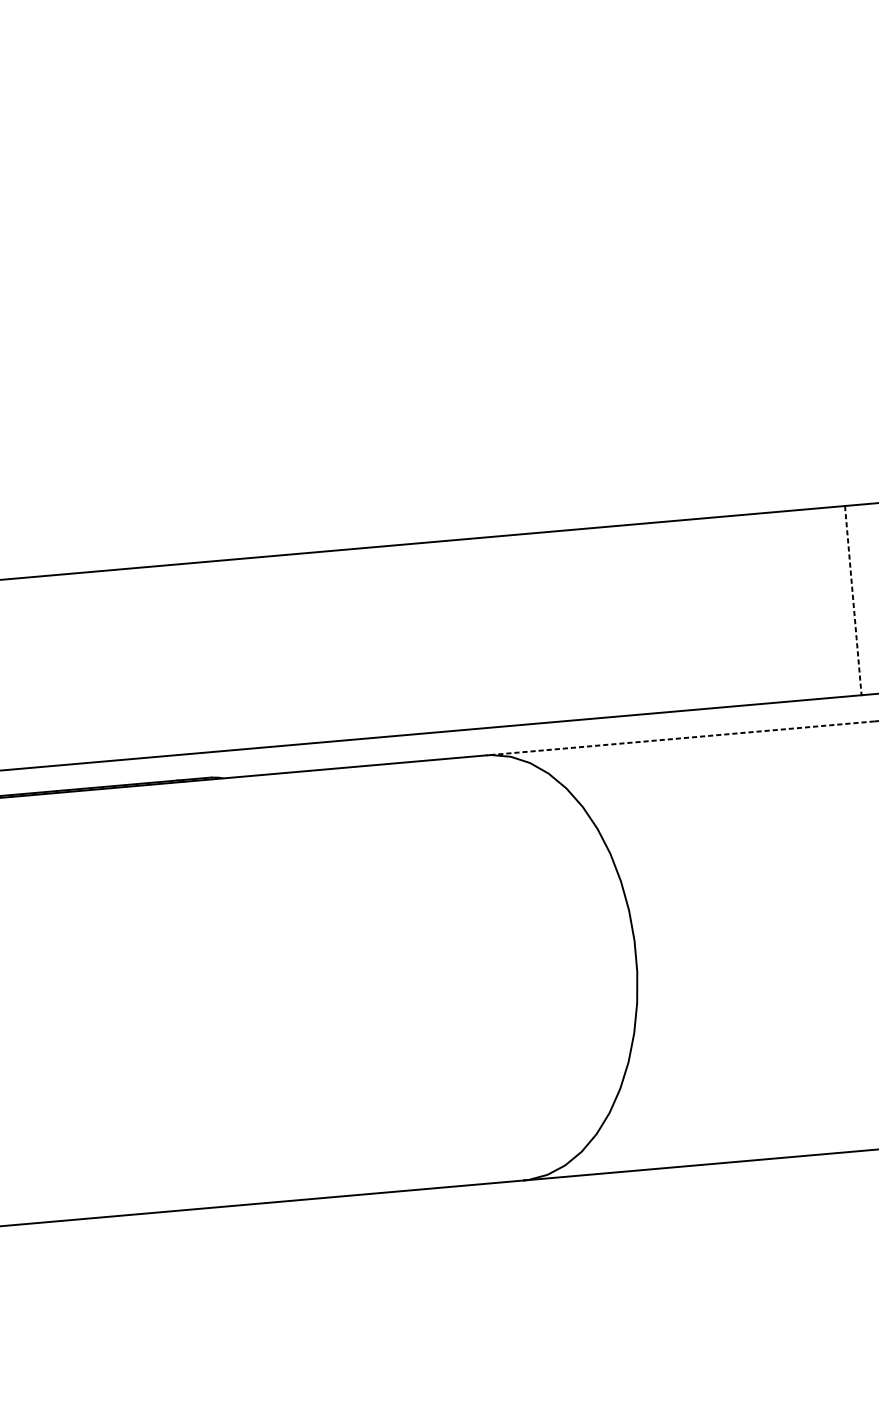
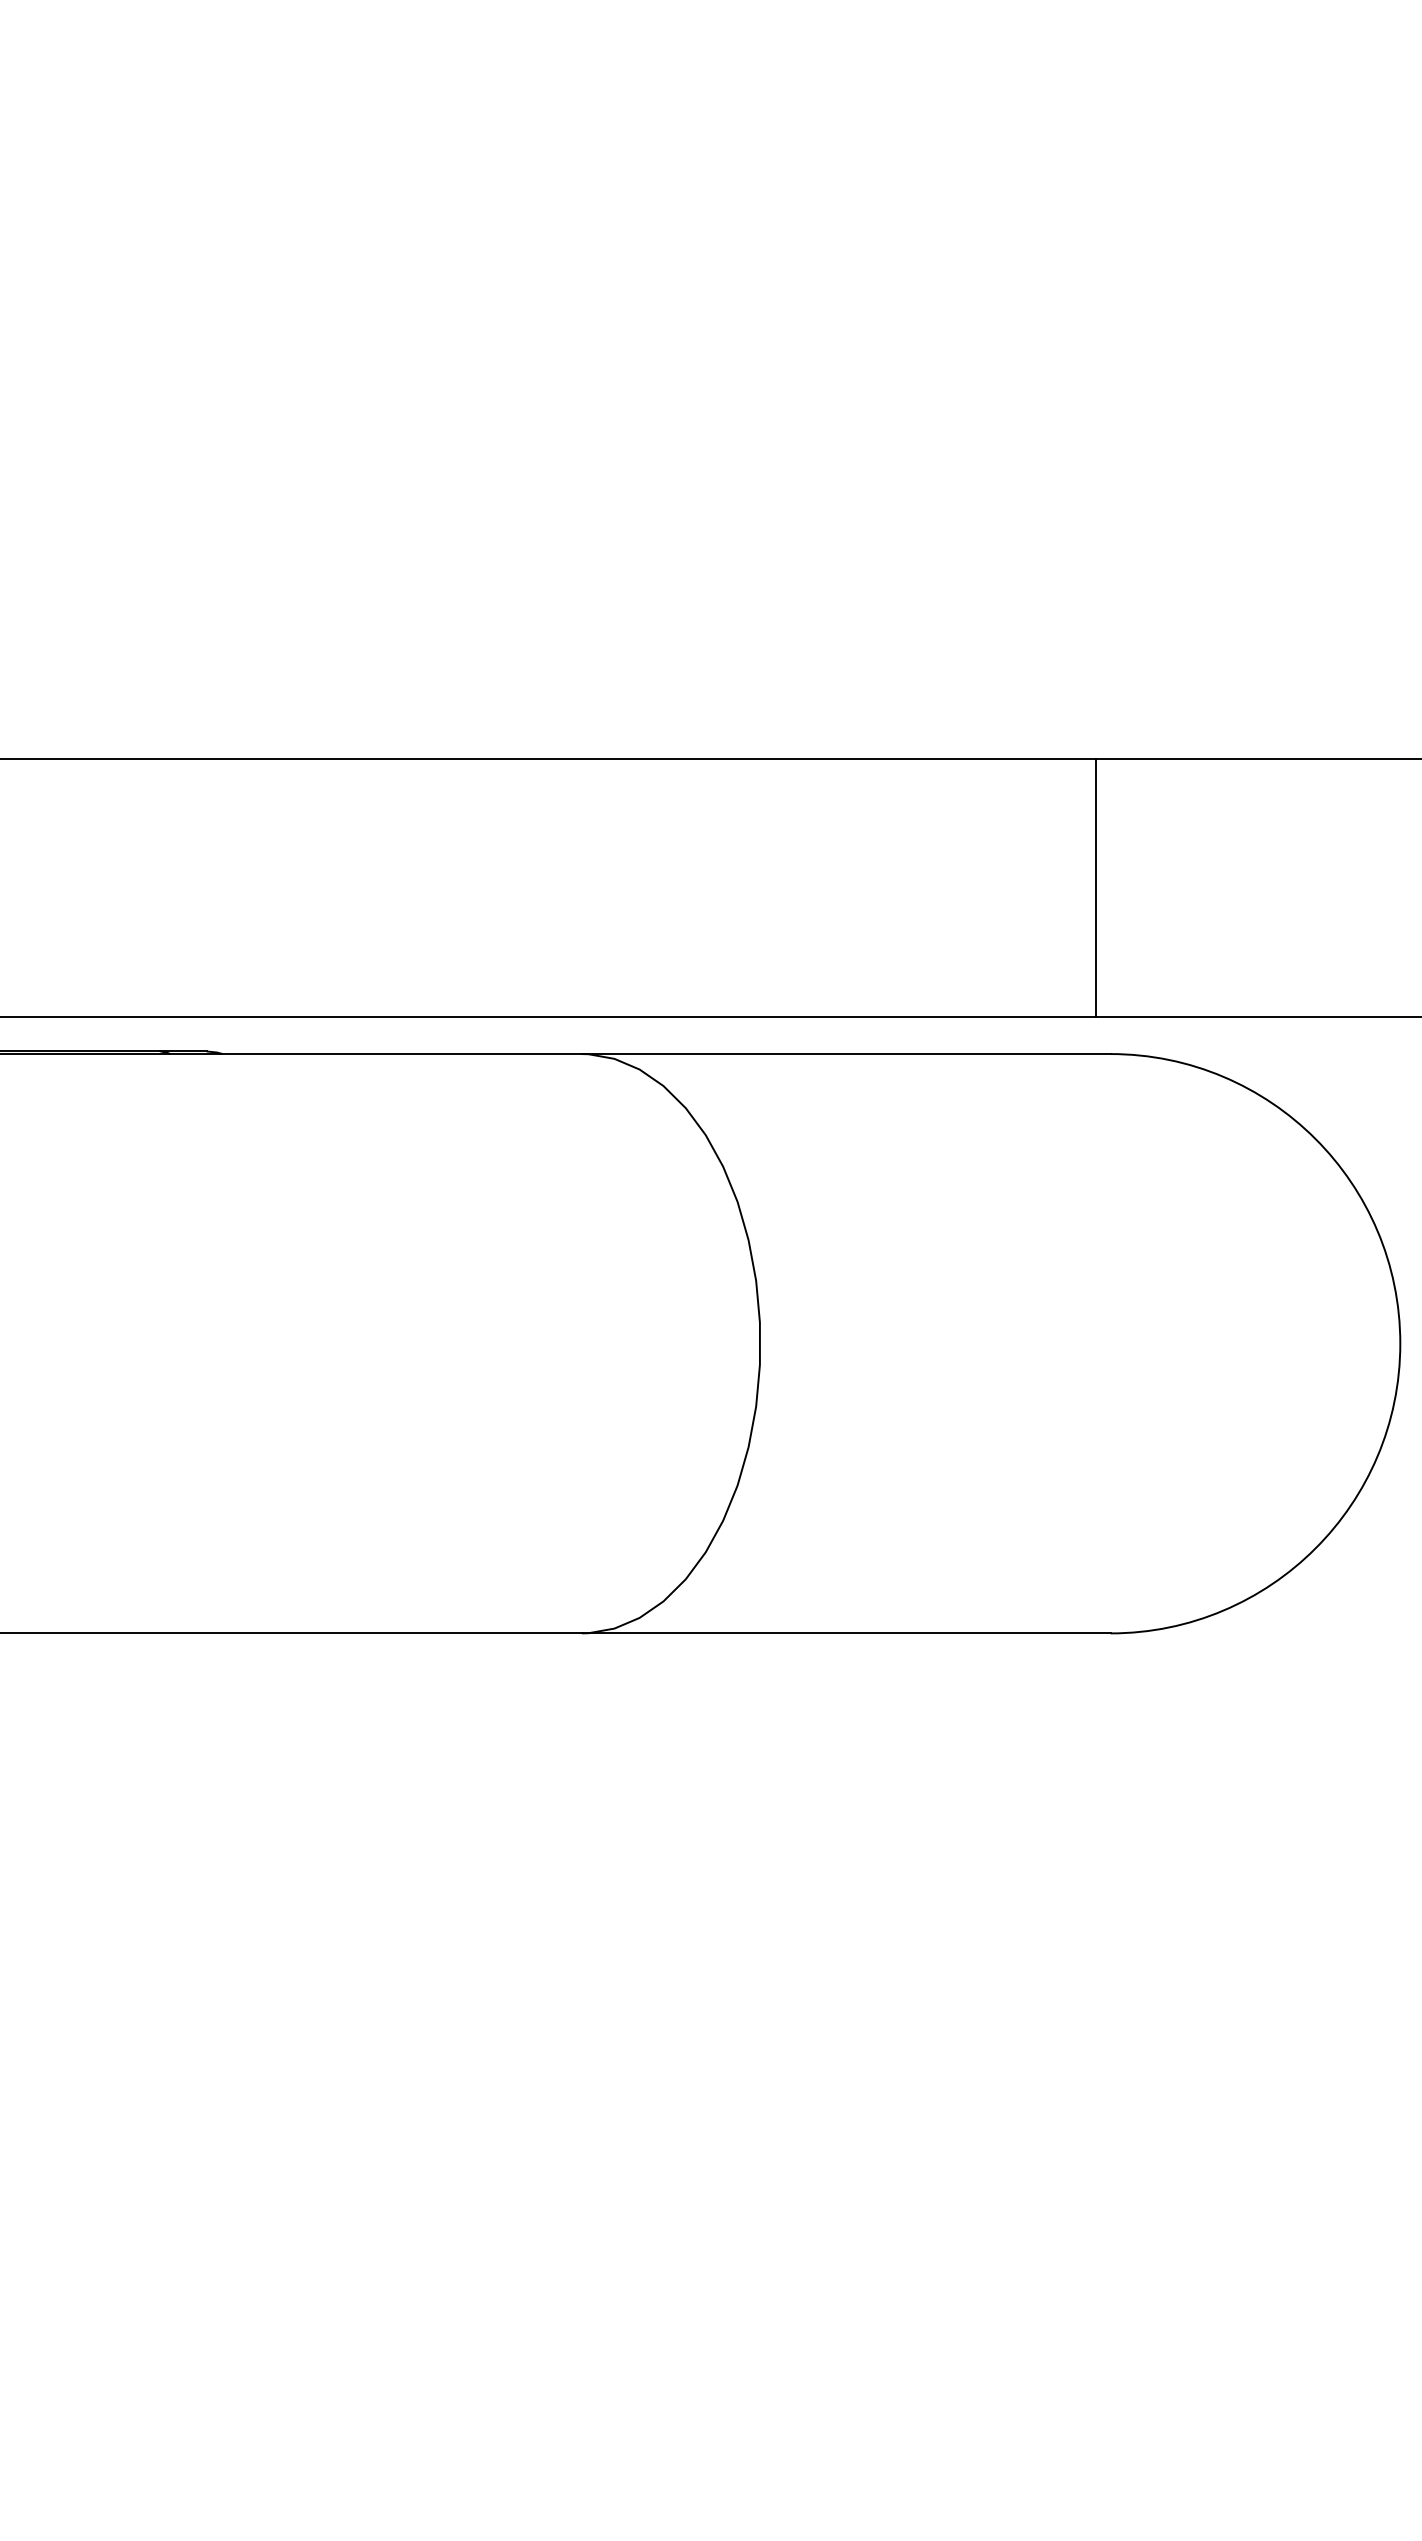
line: (853, 600) -> (1096, 888), dashed -> solid
line: (680, 738) -> (845, 1054), dashed -> solid

